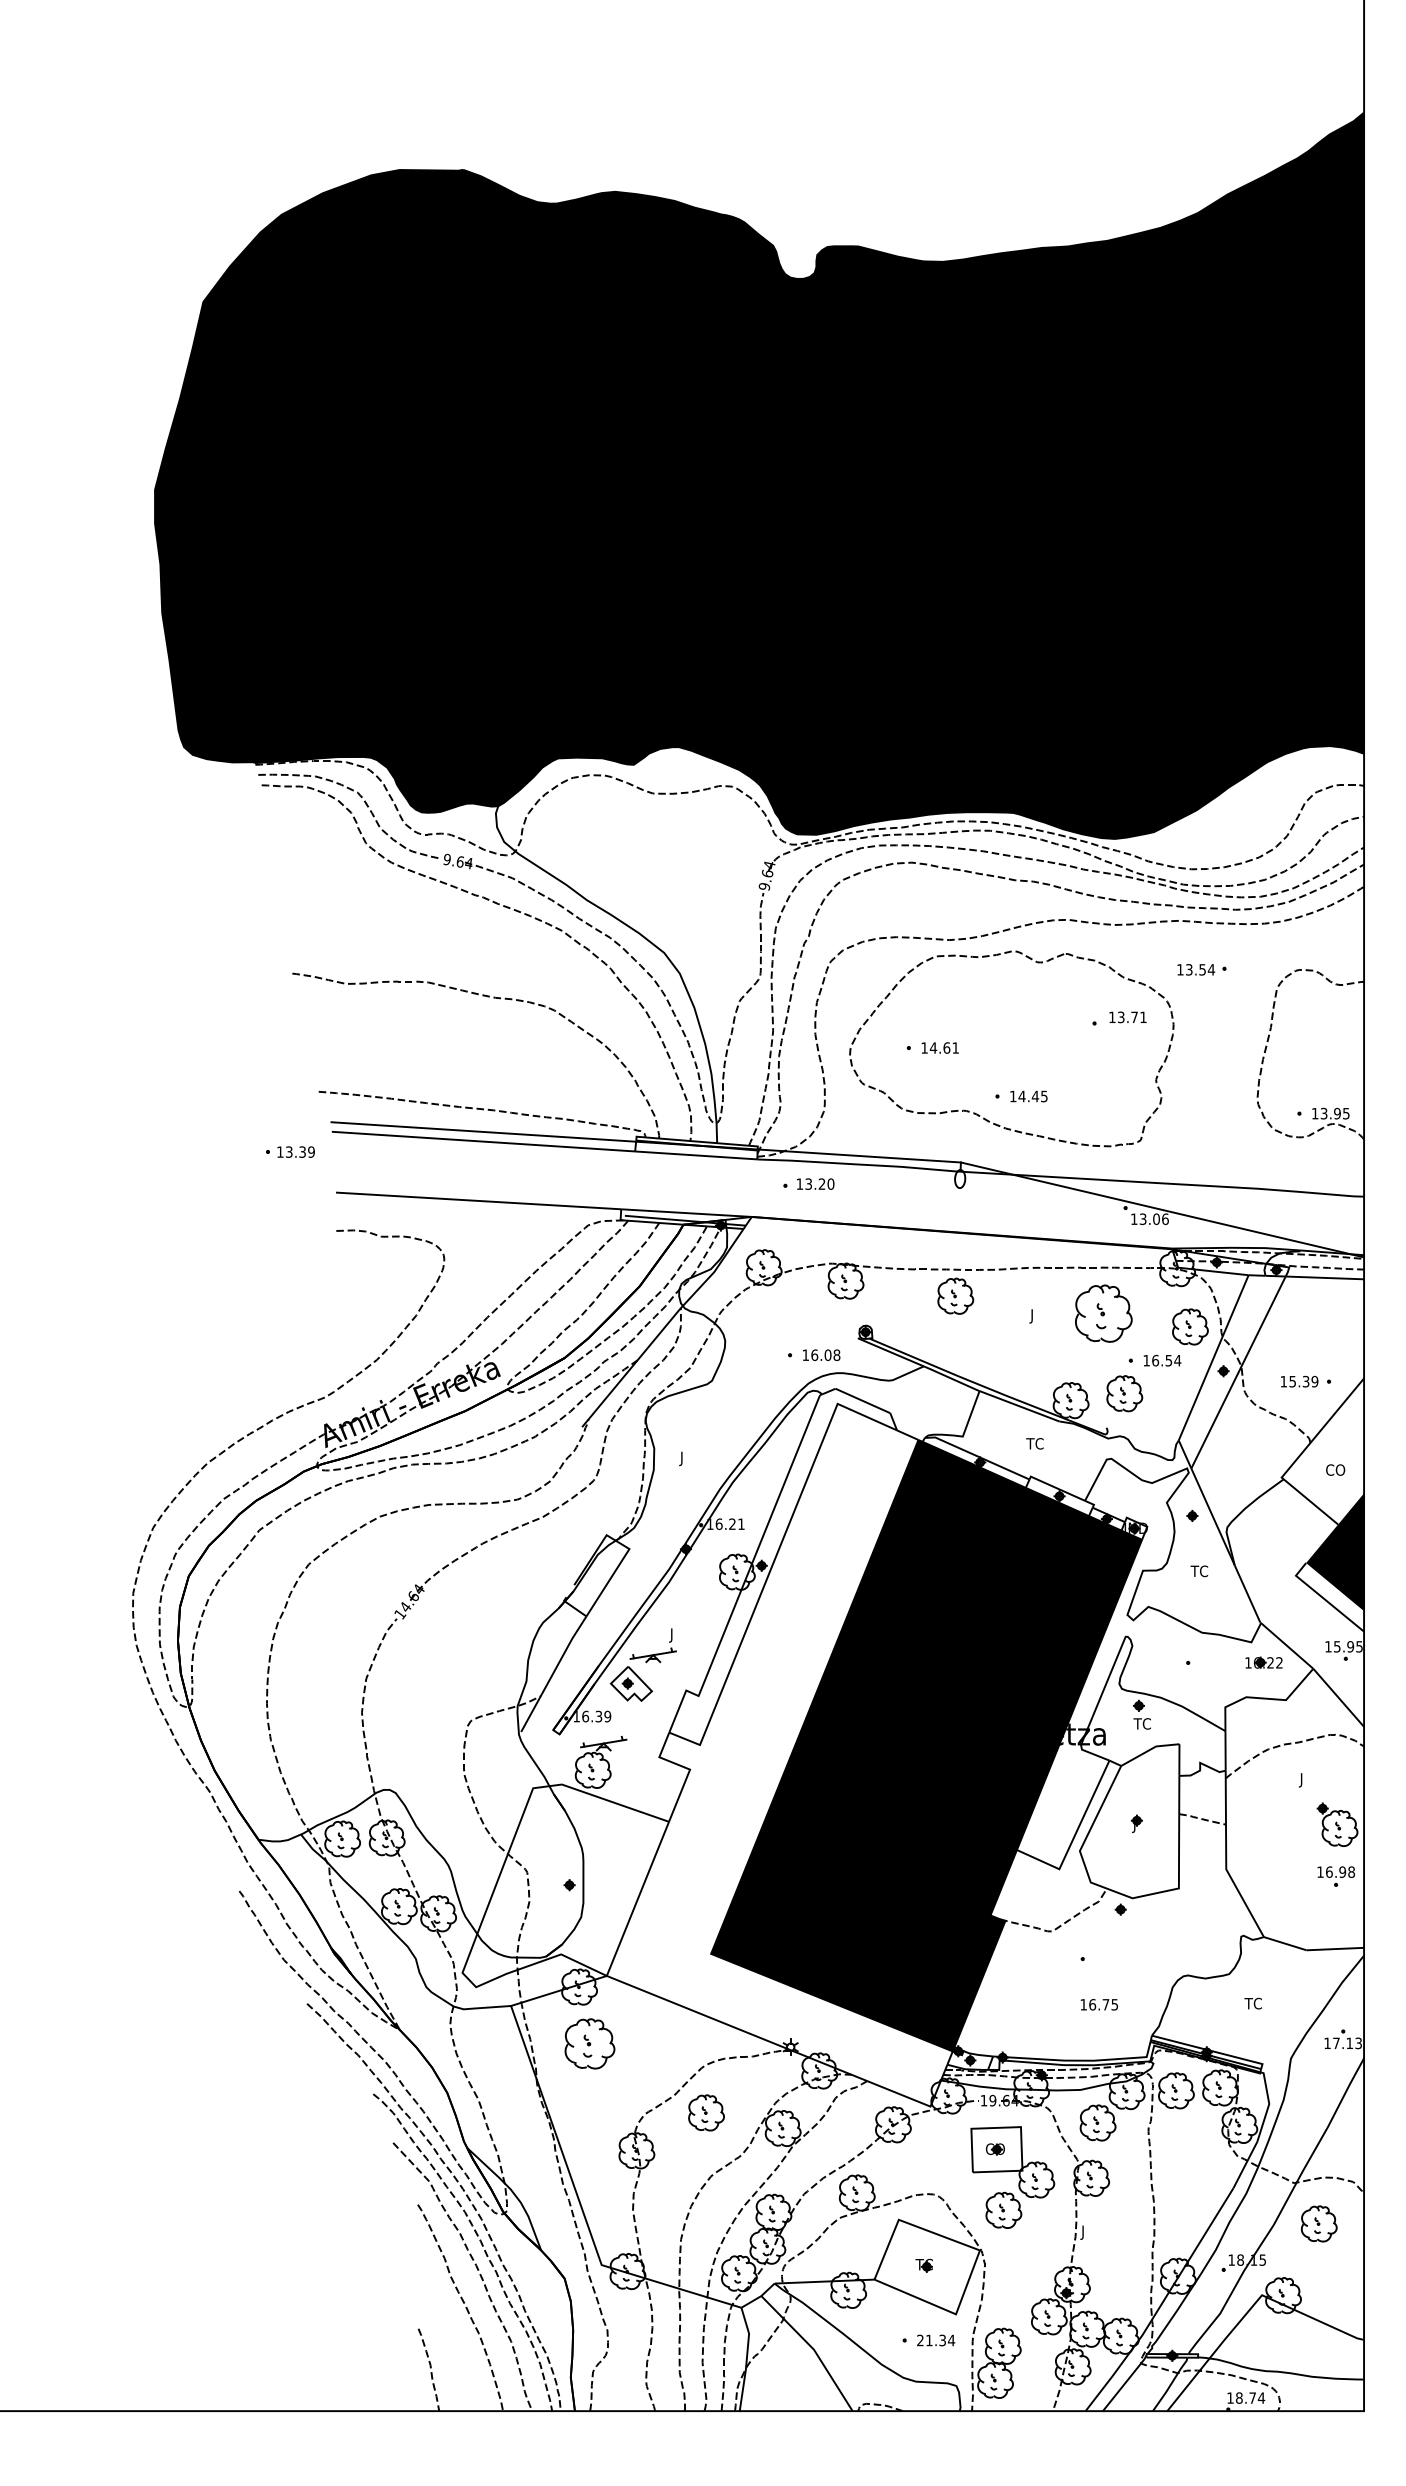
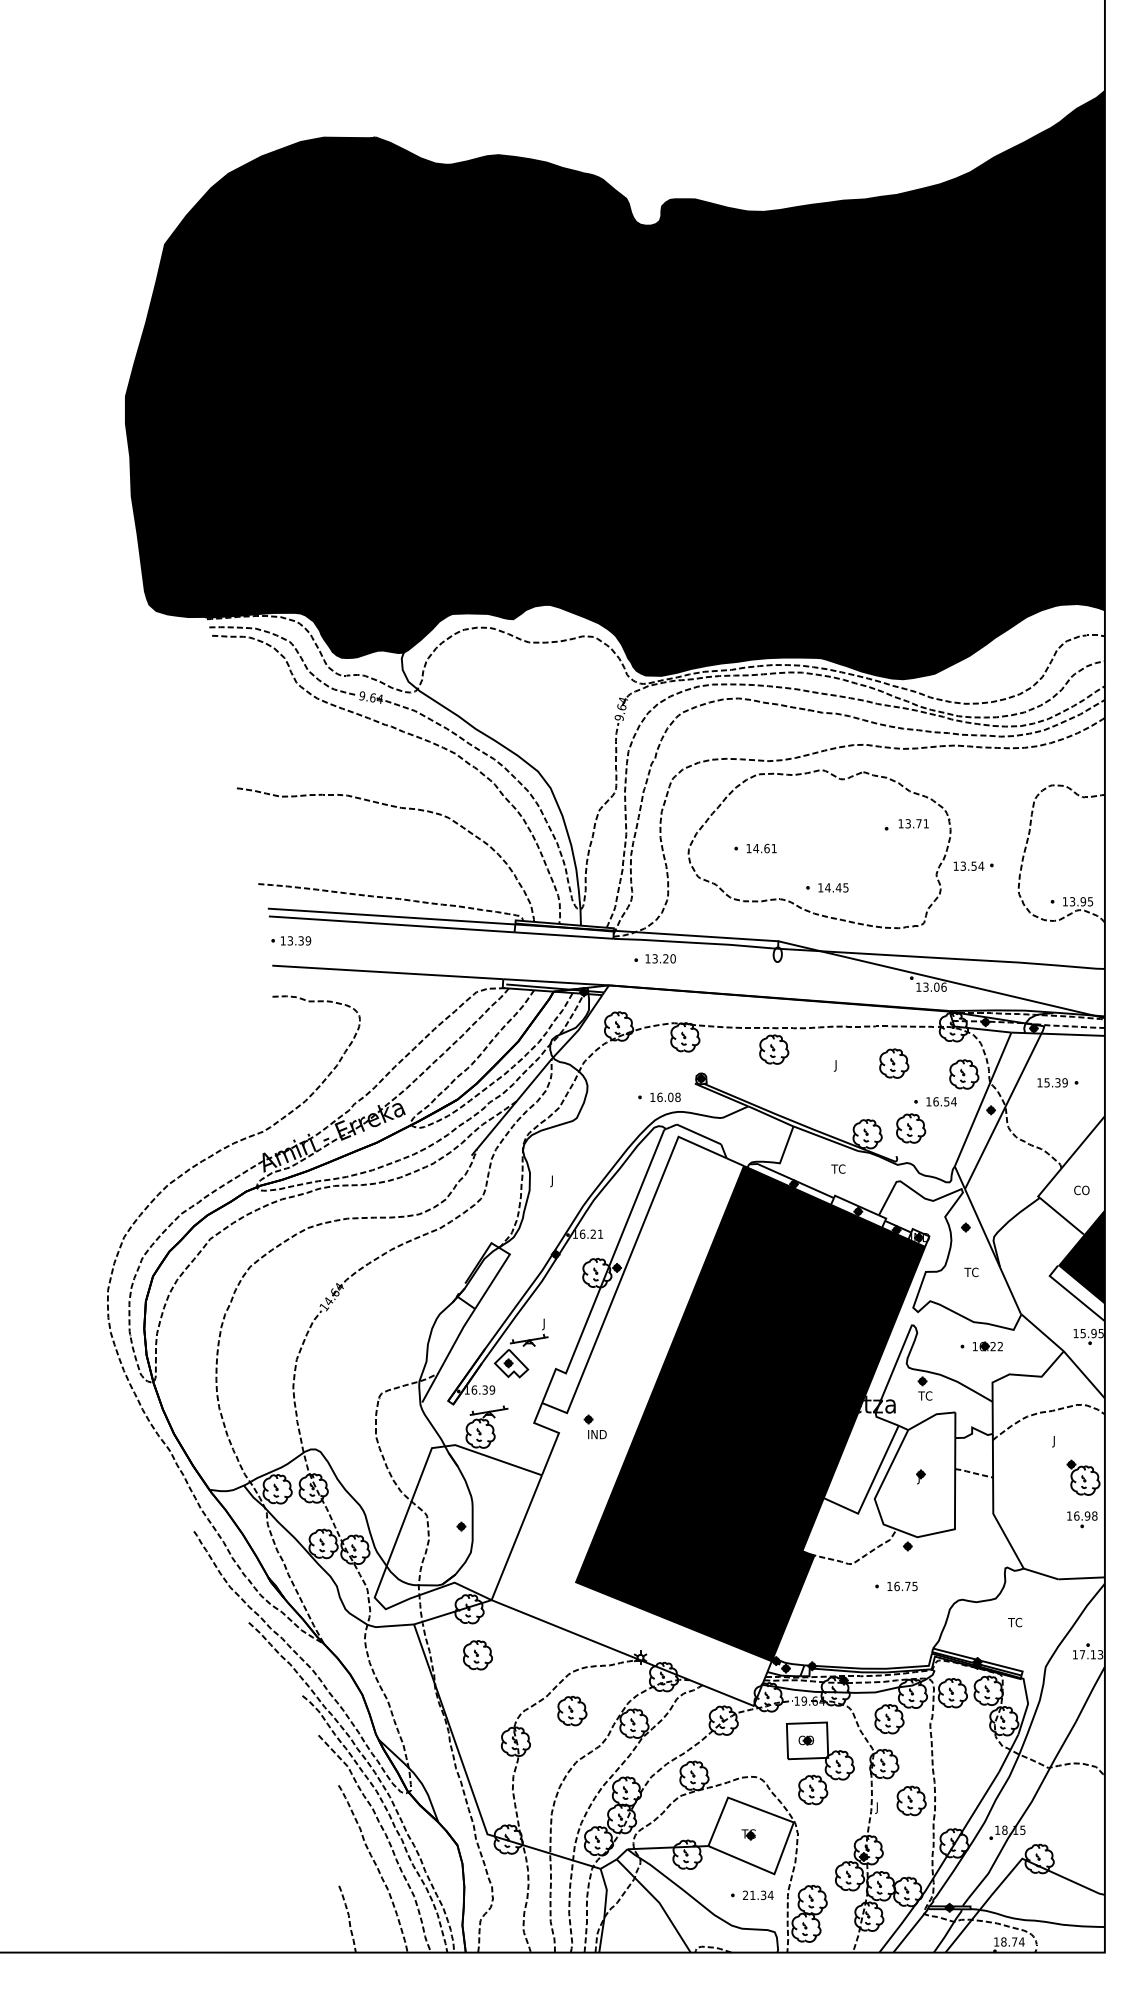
part: (1201, 968) -> (973, 865), moved
part: (290, 1151) -> (291, 940), moved
part: (1104, 1313) -> (894, 1063), size x0.62
part: (1305, 1381) -> (1057, 1082), moved
part: (1263, 1662) -> (987, 1346), moved
part: (733, 1761) -> (594, 1426), added
text: (1099, 2004) -> (902, 1586), moved
part: (589, 2044) -> (477, 1655), size x0.71
part: (1319, 2223) -> (911, 1800), moved

